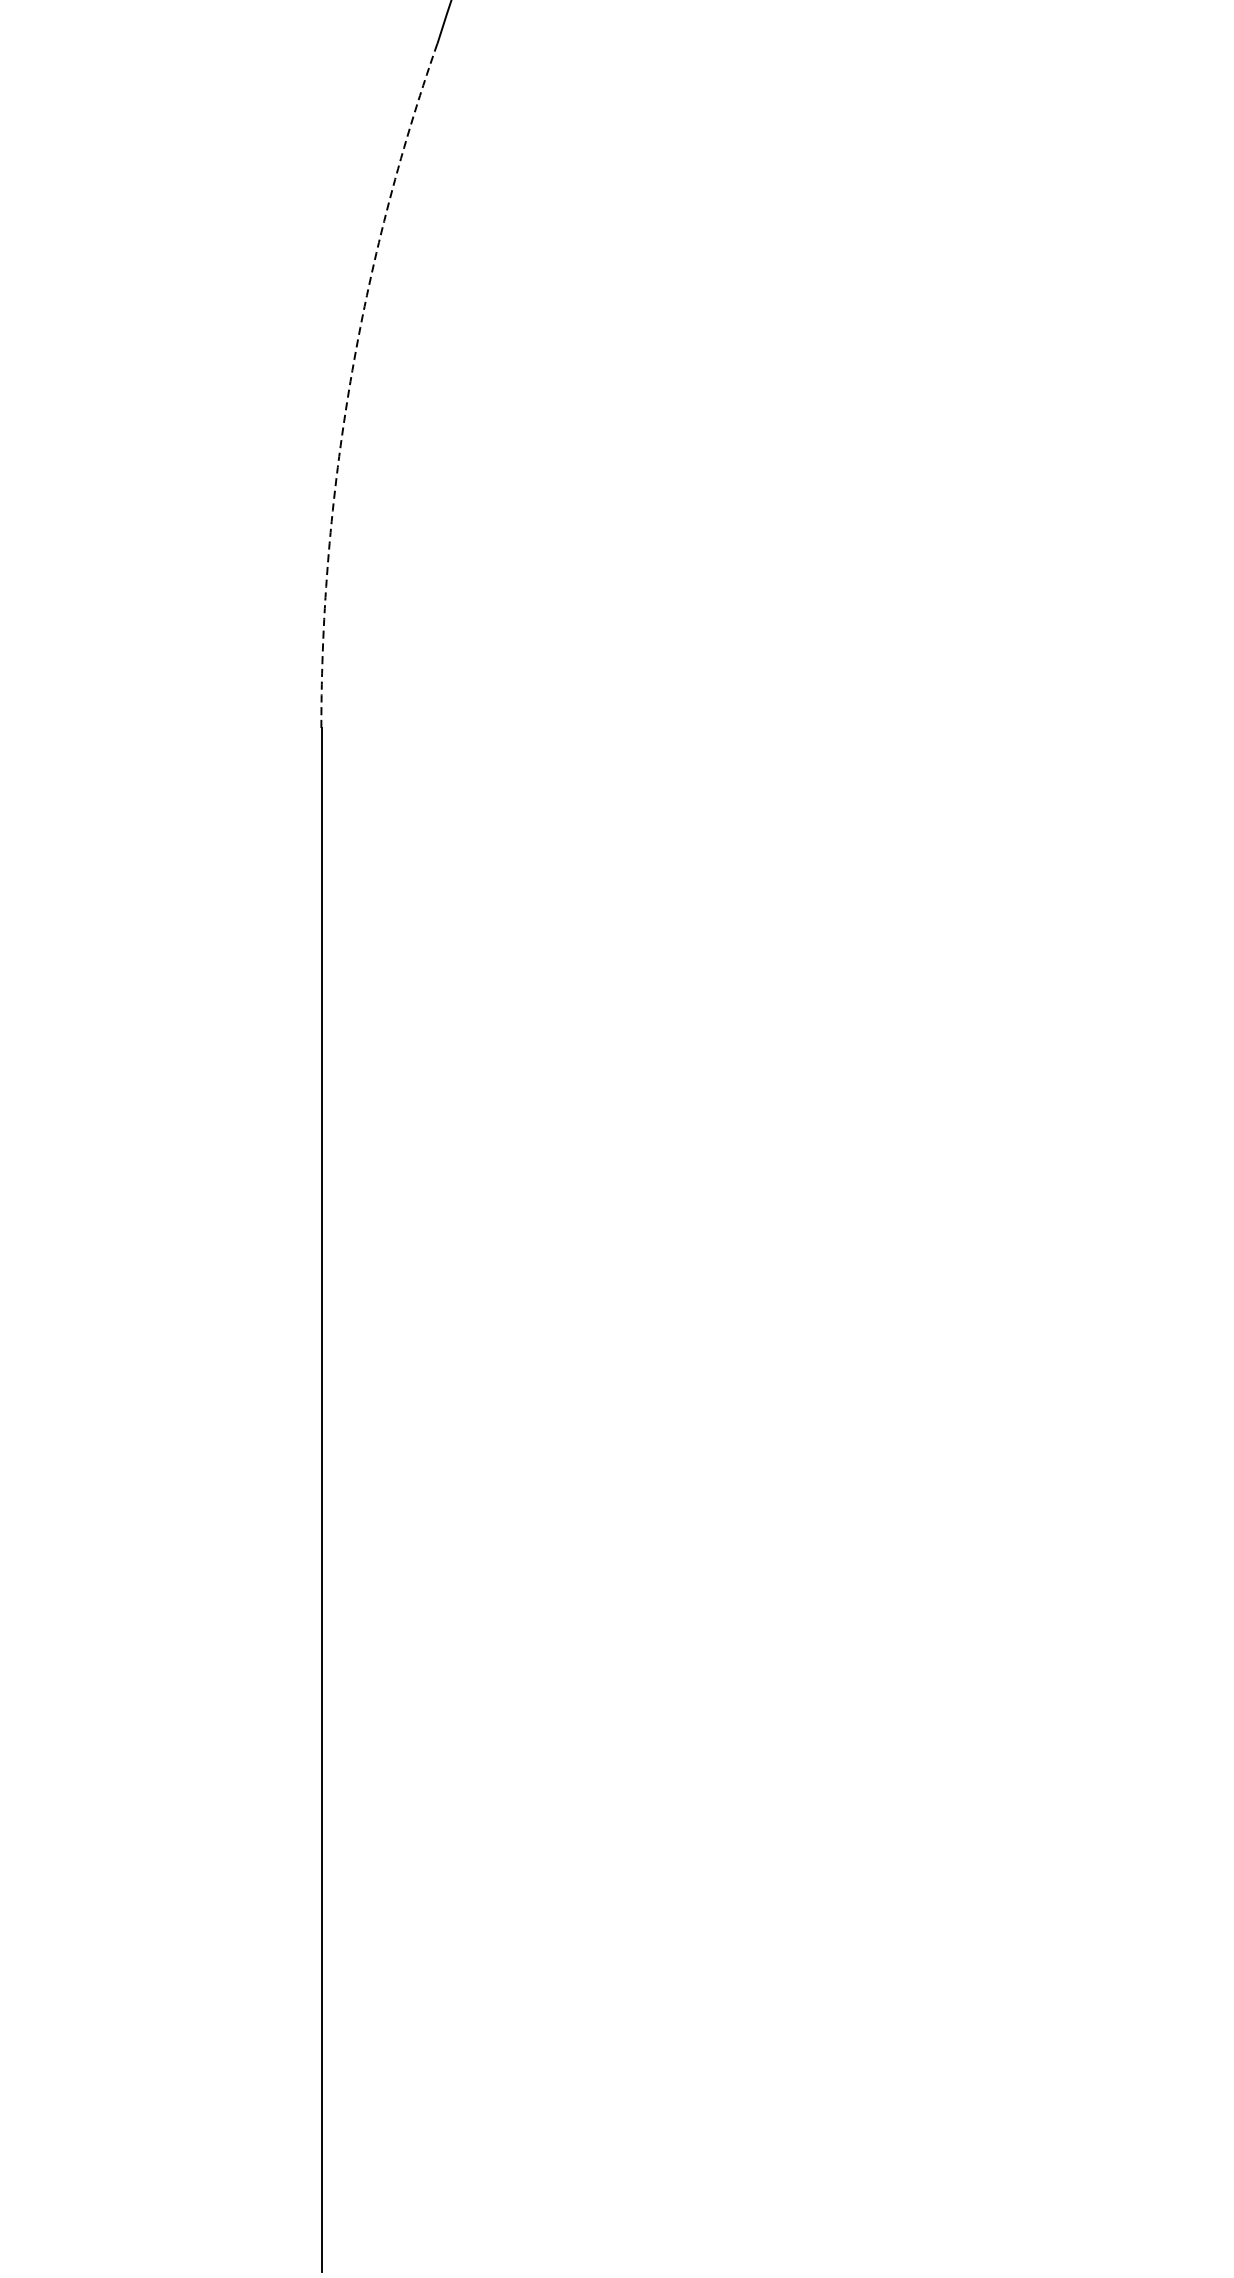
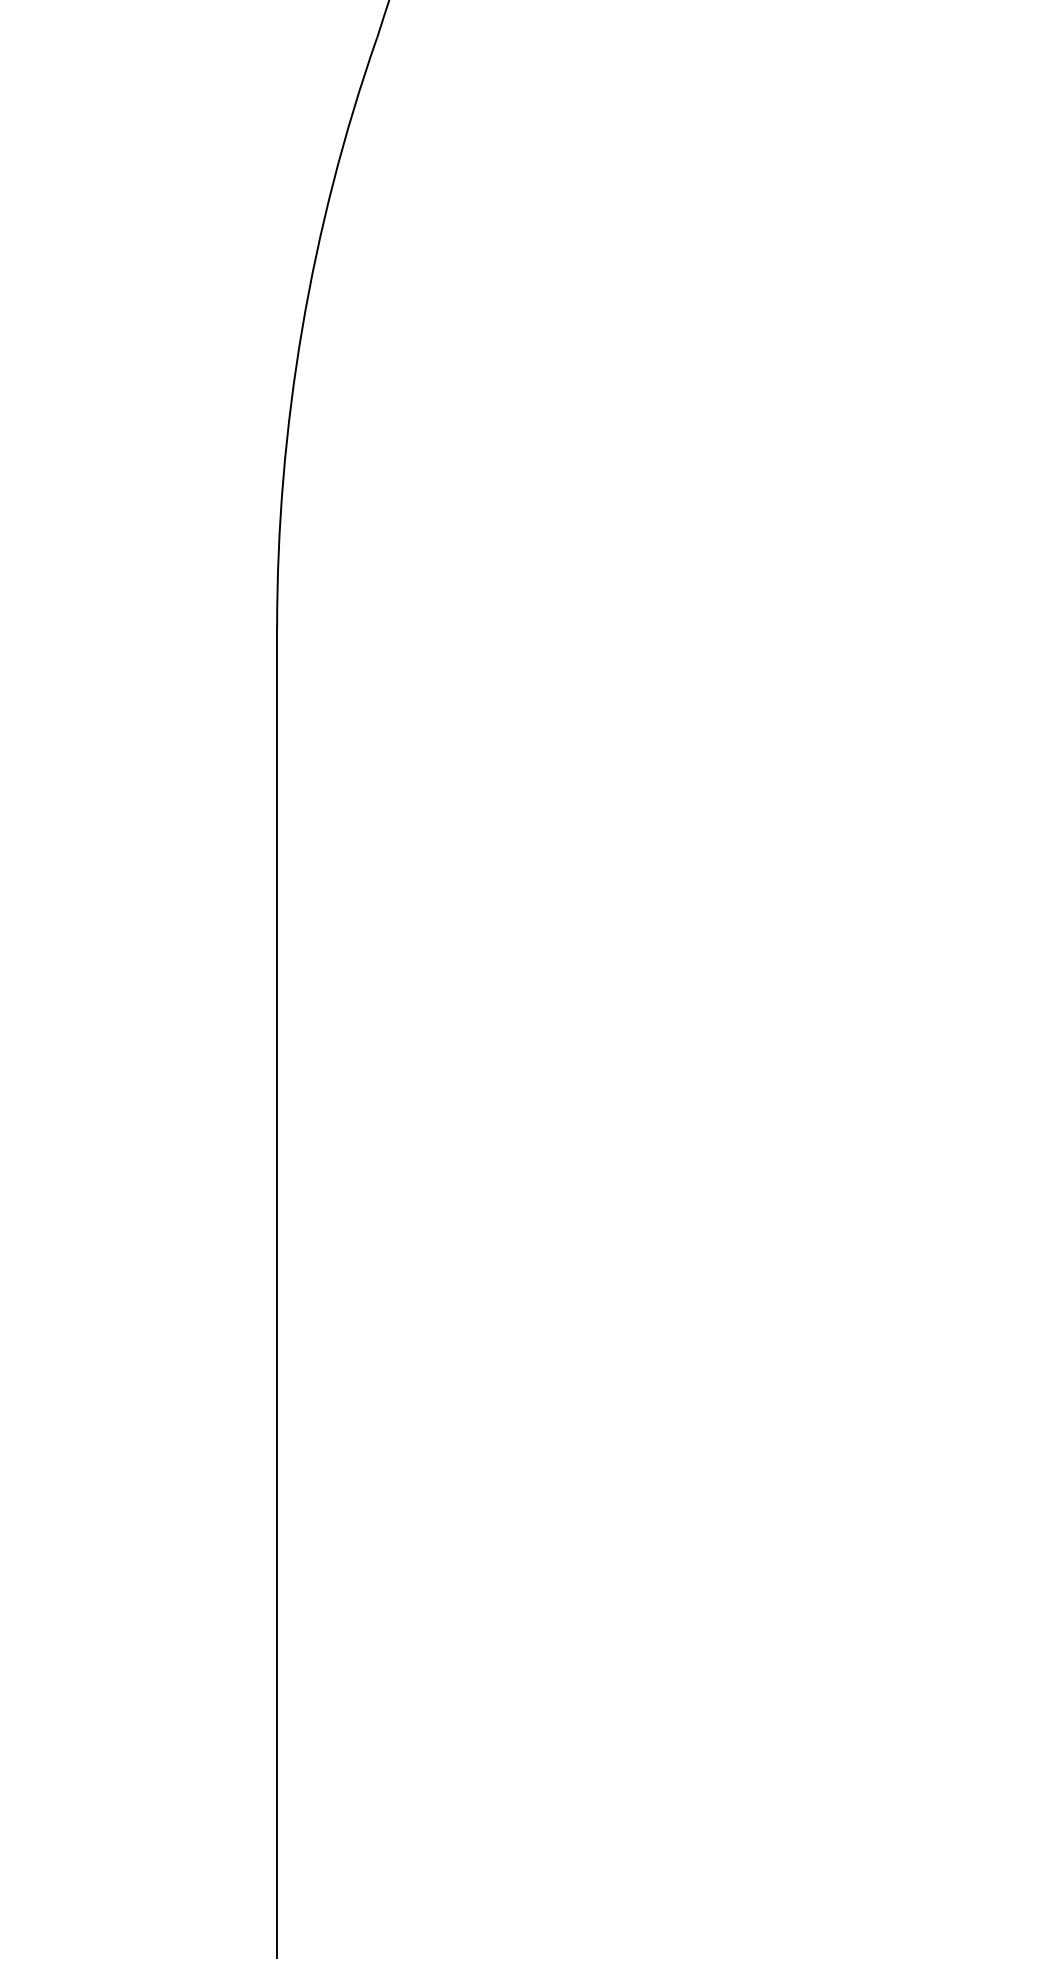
arc: (350, 381) -> (302, 328), dashed -> solid

